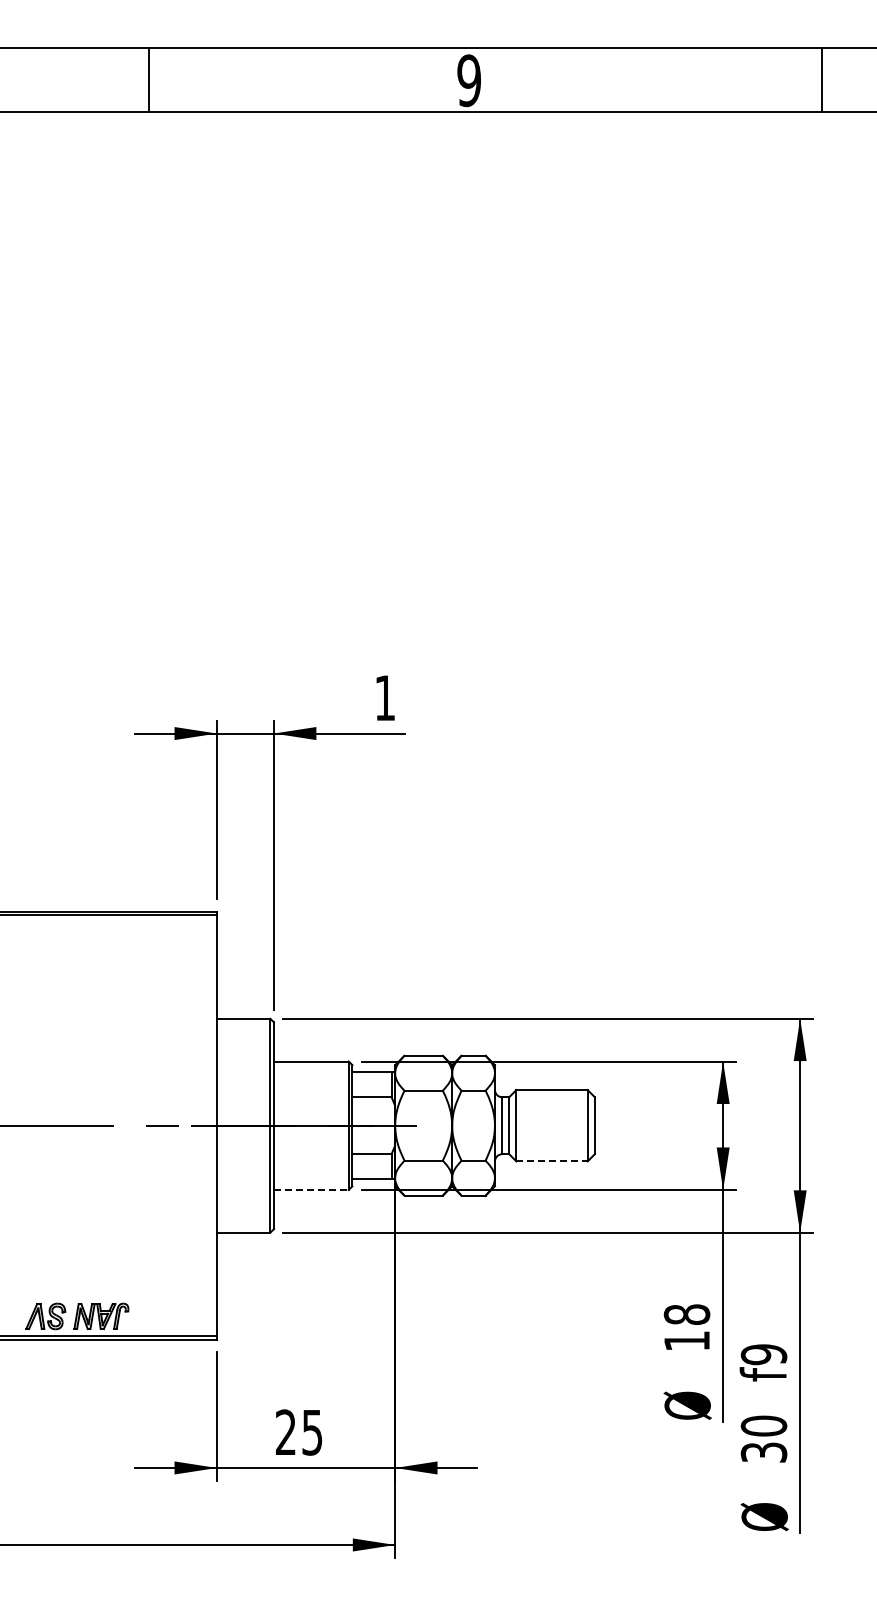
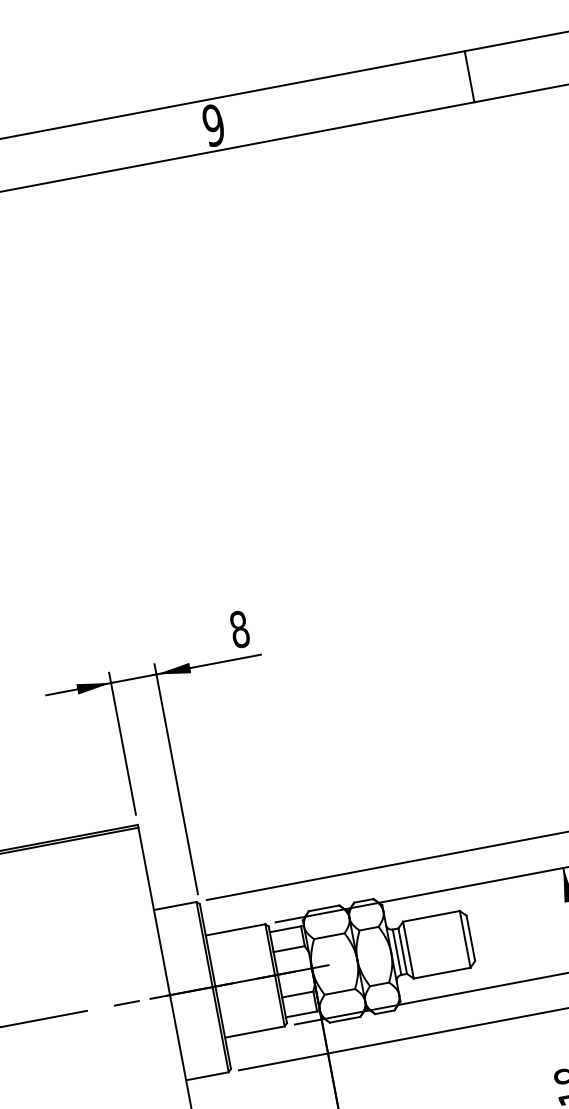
line: (821, 80) -> (469, 76), moved
text: (385, 697) -> (239, 628), 1 -> 8
line: (552, 1161) -> (442, 973), dashed -> solid
line: (311, 1189) -> (254, 1031), dashed -> solid

